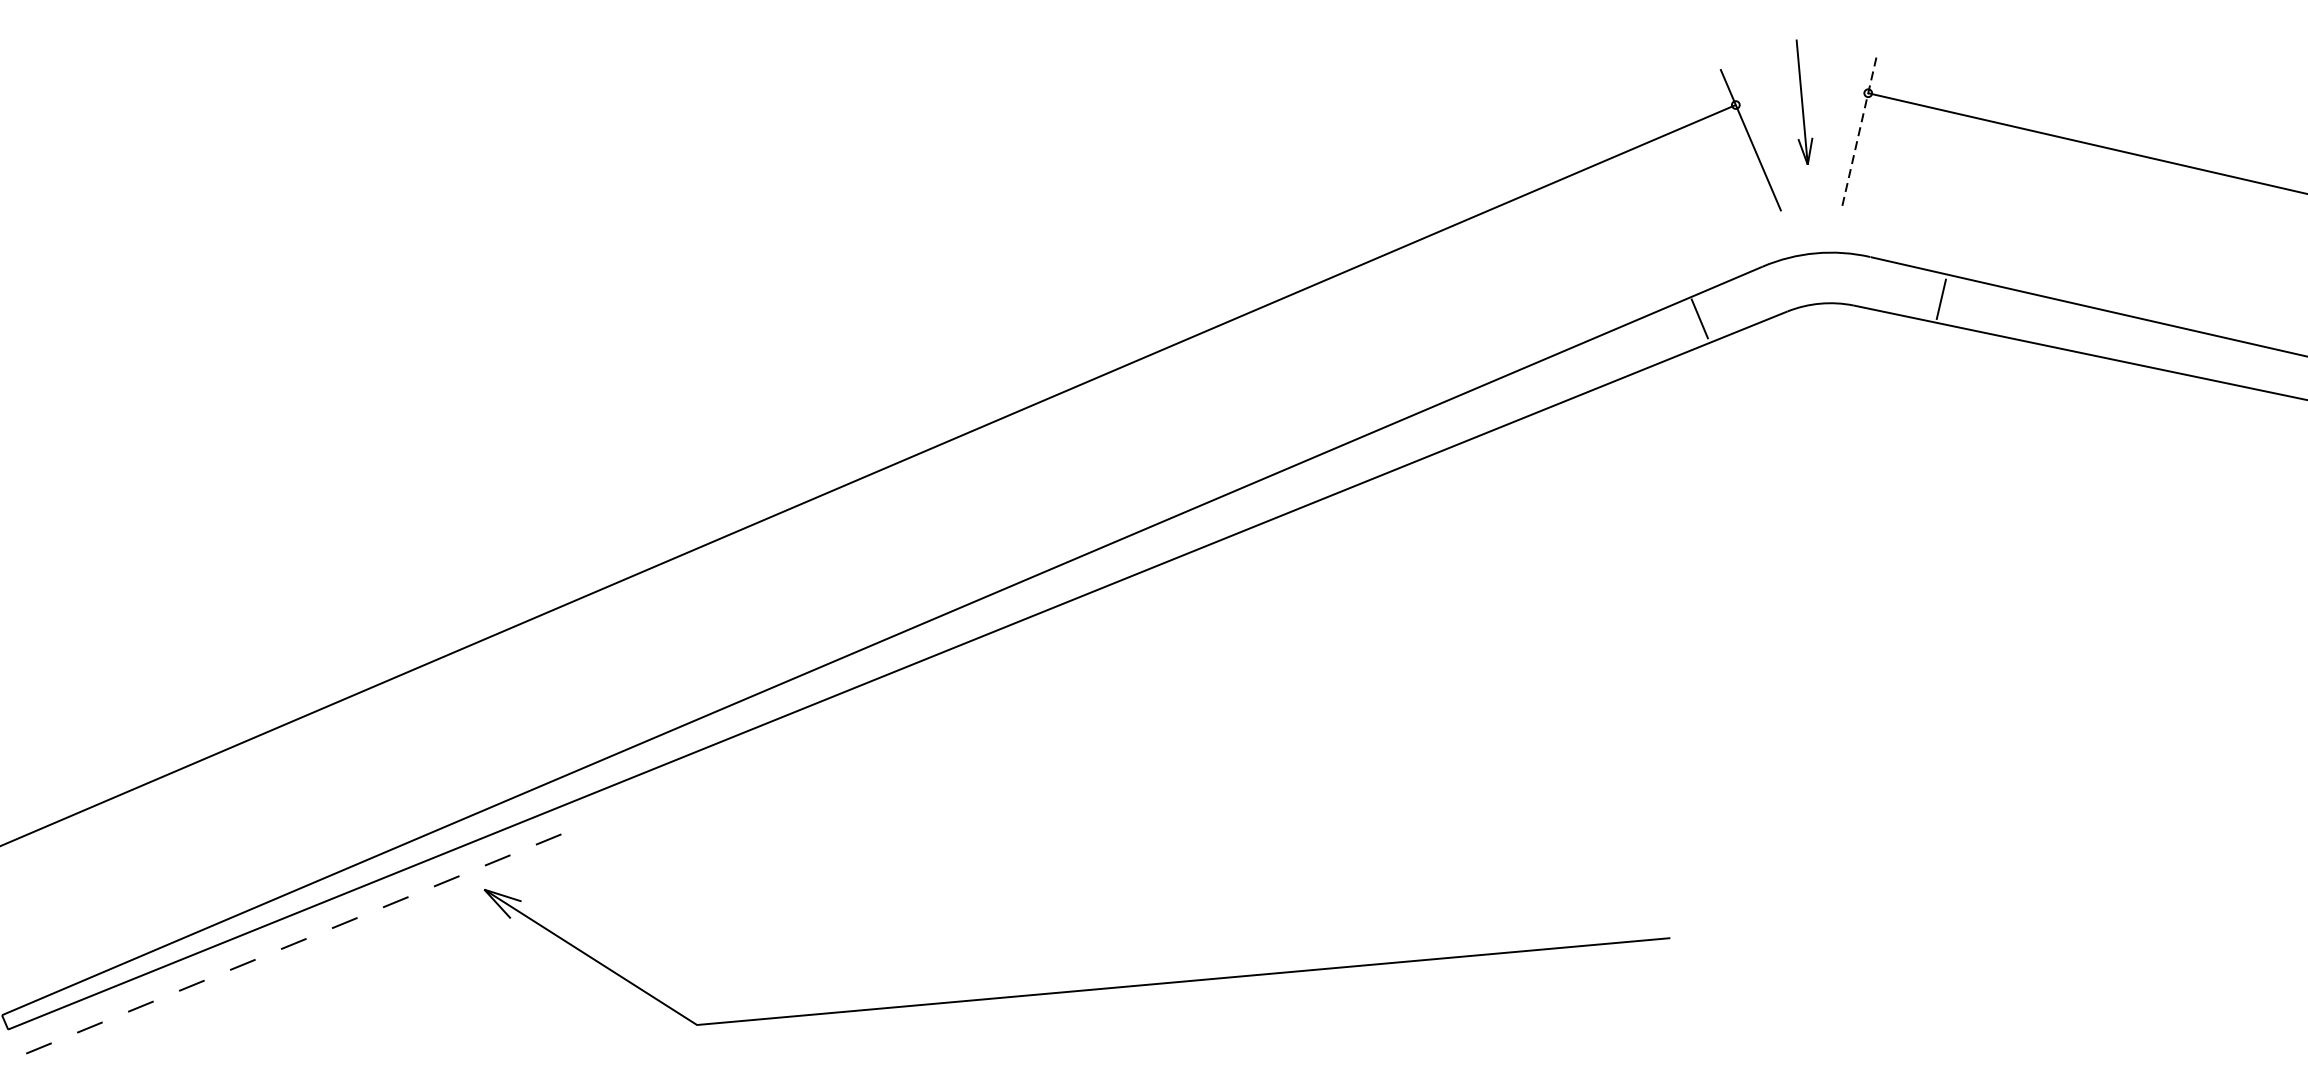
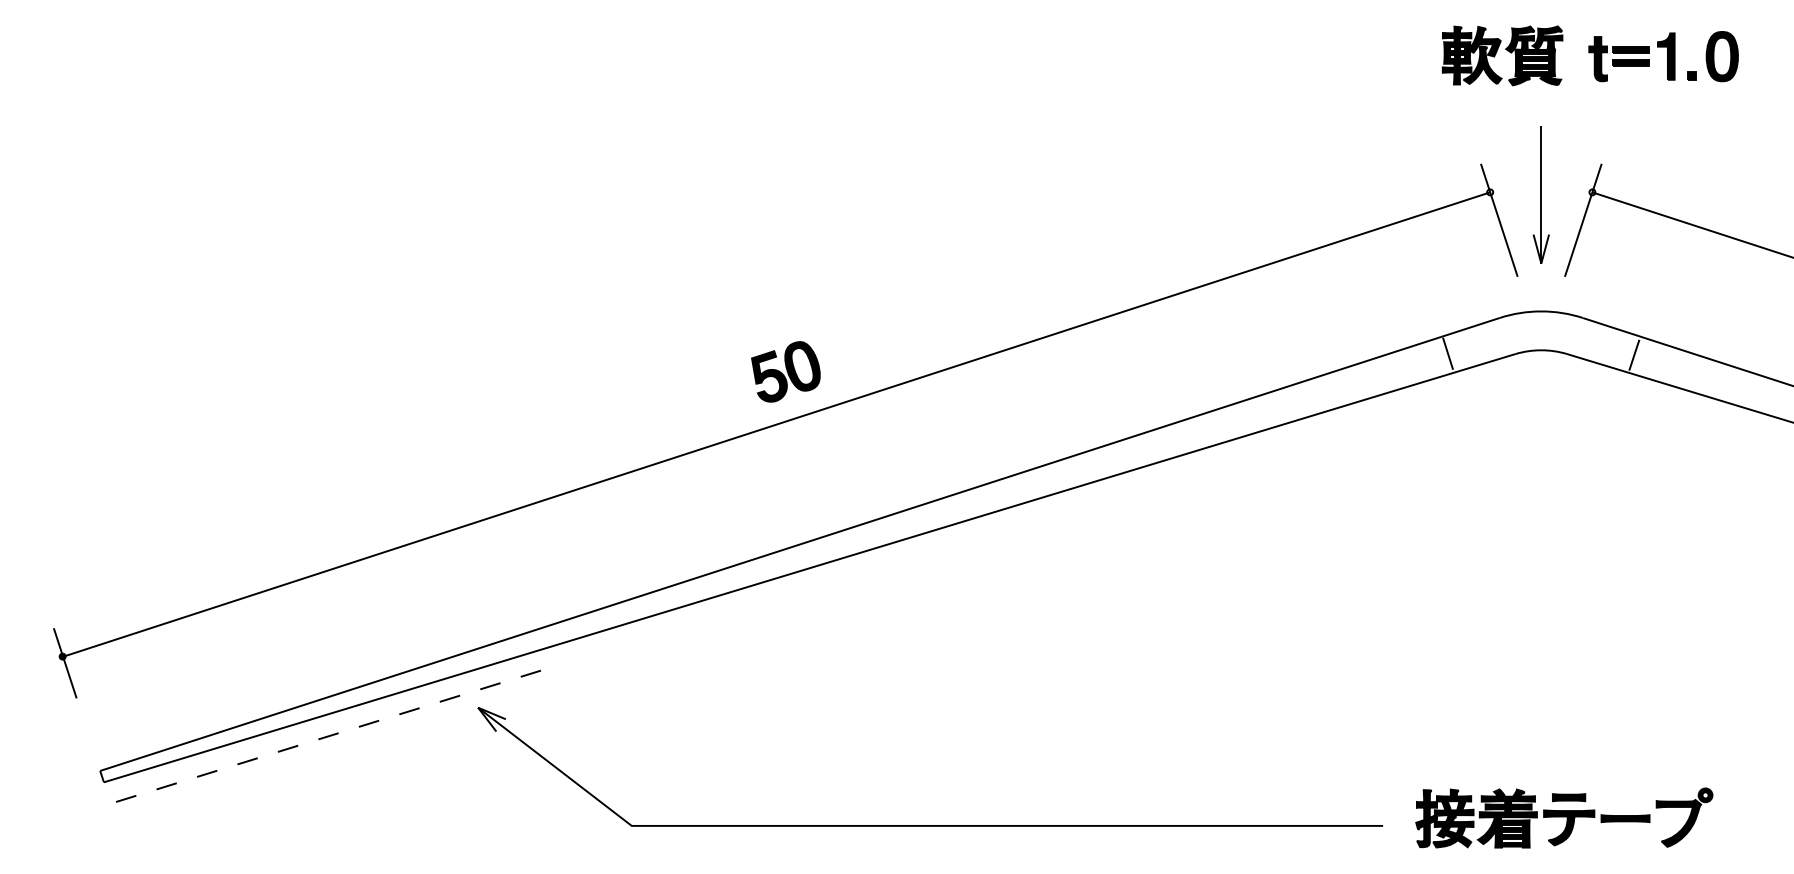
part: (1801, 101) -> (1540, 194), size x1.43
line: (1859, 129) -> (1583, 219), dashed -> solid
part: (843, 418) -> (785, 371), added
part: (1904, 906) -> (1564, 817), added

